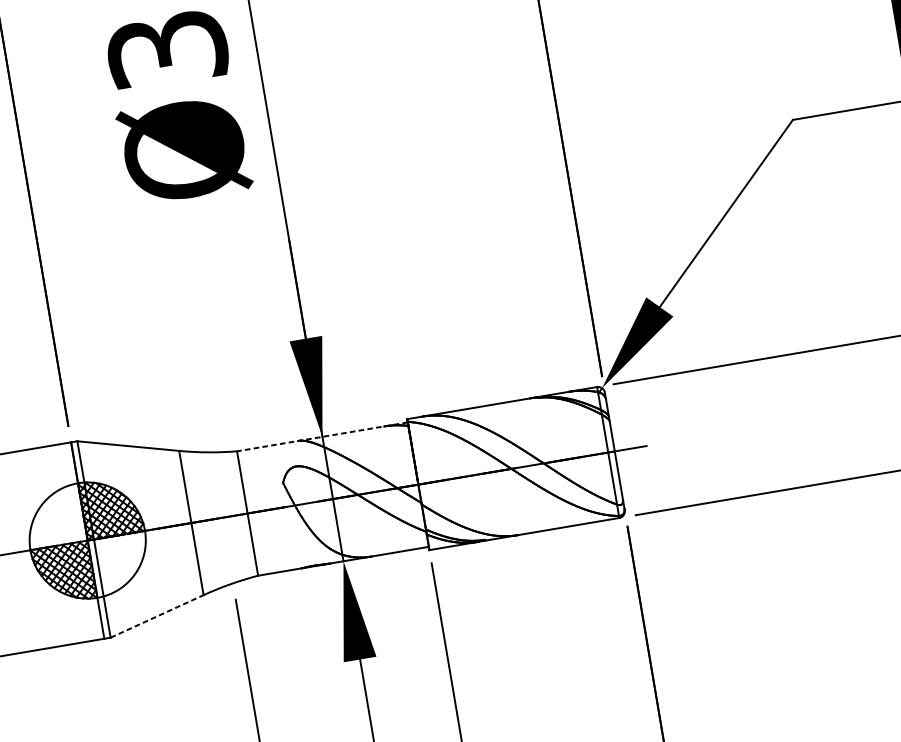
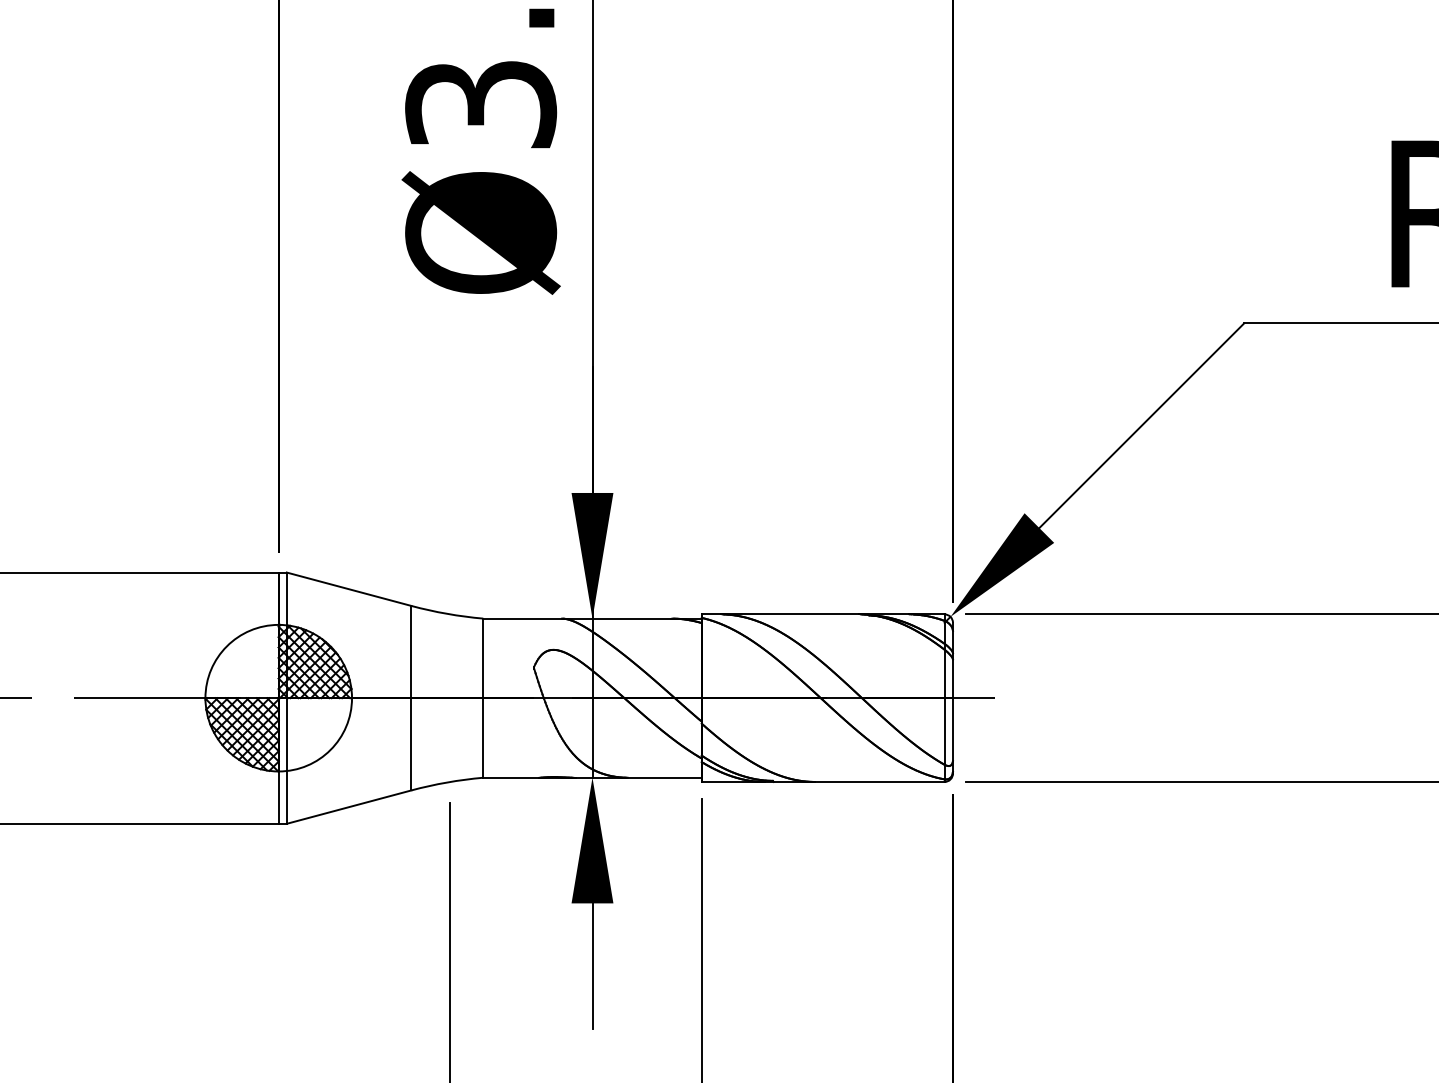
line: (321, 436) -> (591, 618), dashed -> solid
line: (157, 616) -> (349, 807), dashed -> solid

